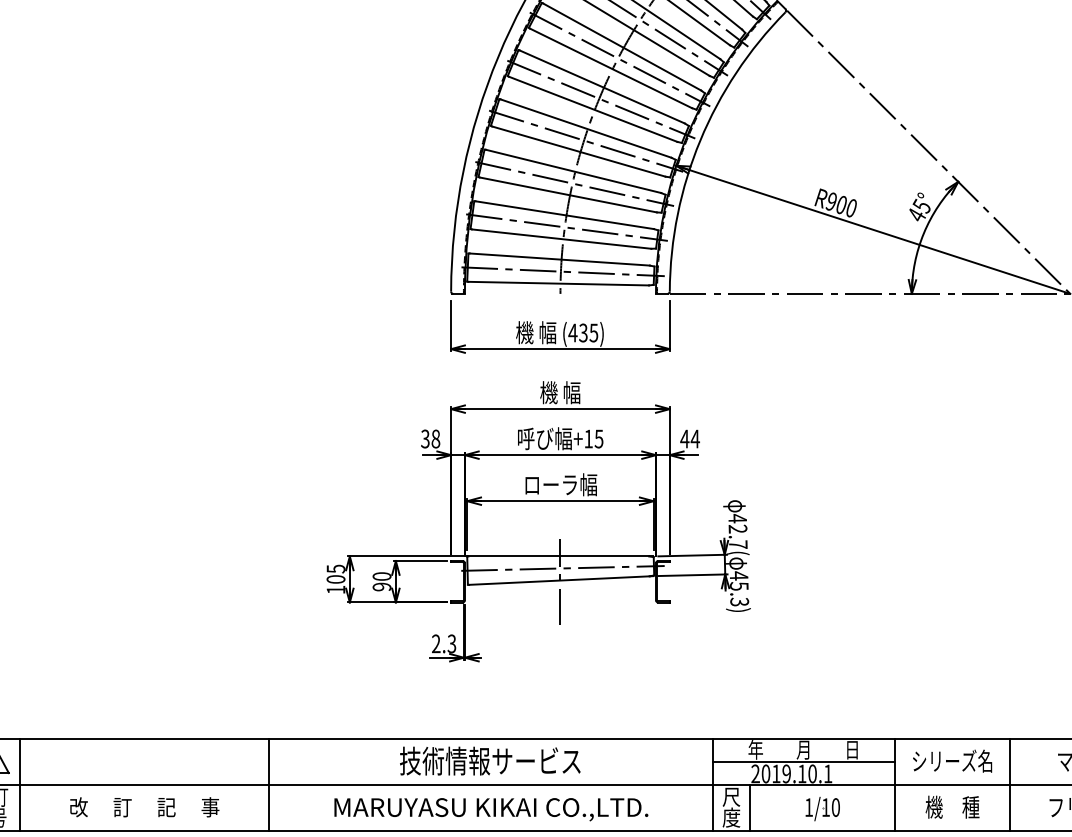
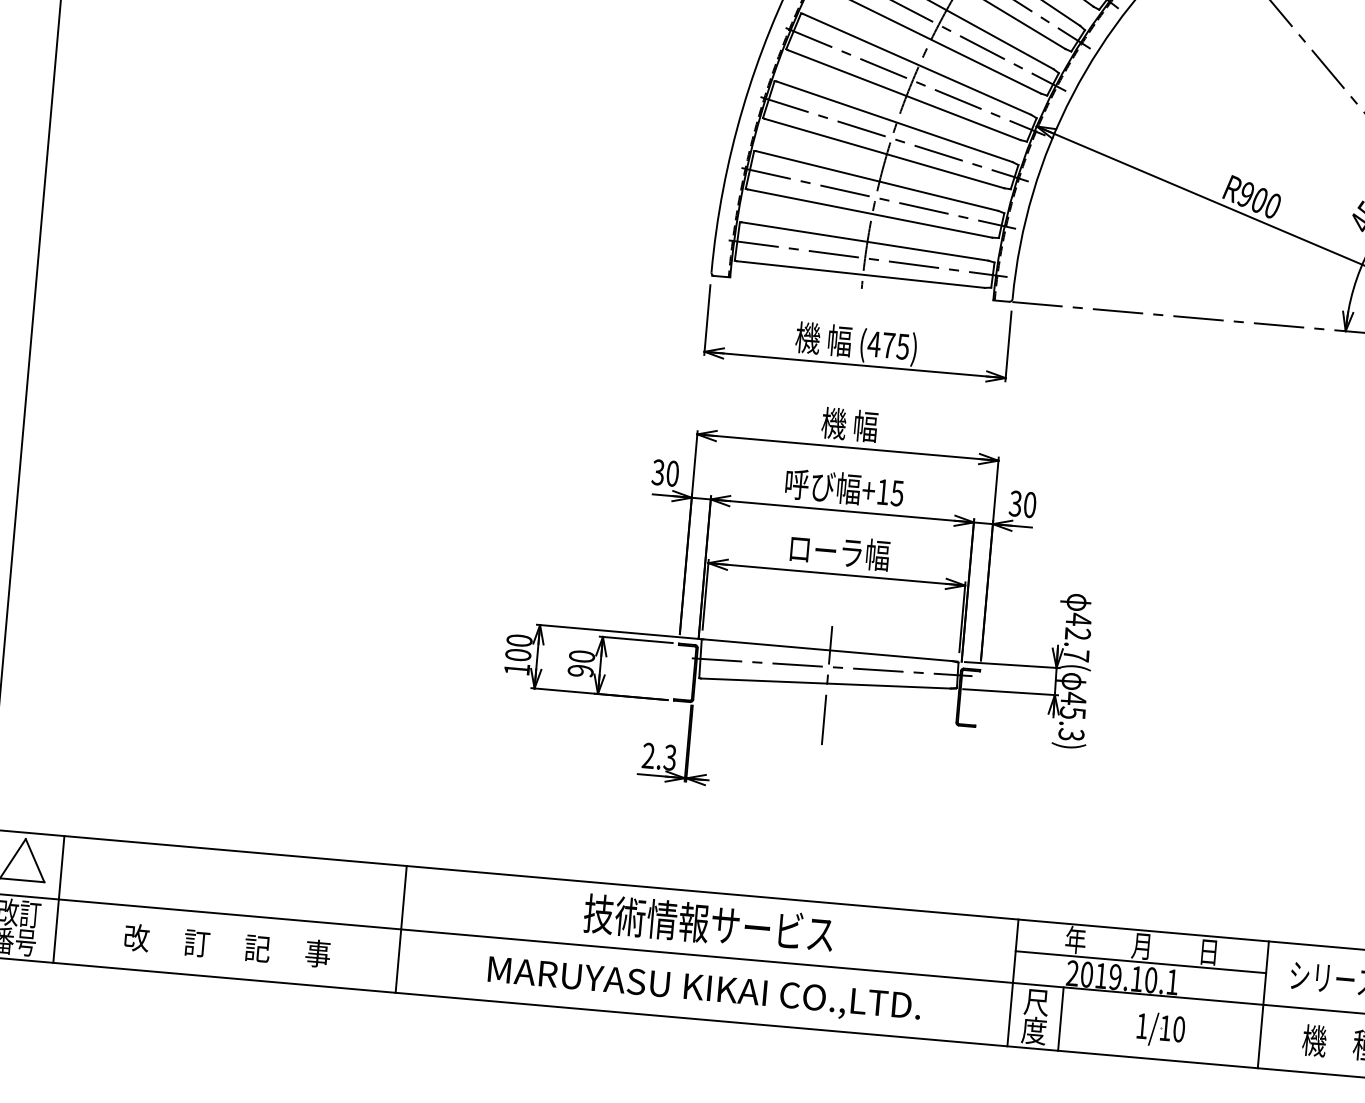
text: (583, 332) -> (888, 344), (435) -> (475)
text: (689, 438) -> (1022, 503), 44 -> 30
text: (435, 439) -> (672, 474), 38 -> 30
text: (335, 568) -> (518, 639), 105 -> 100

